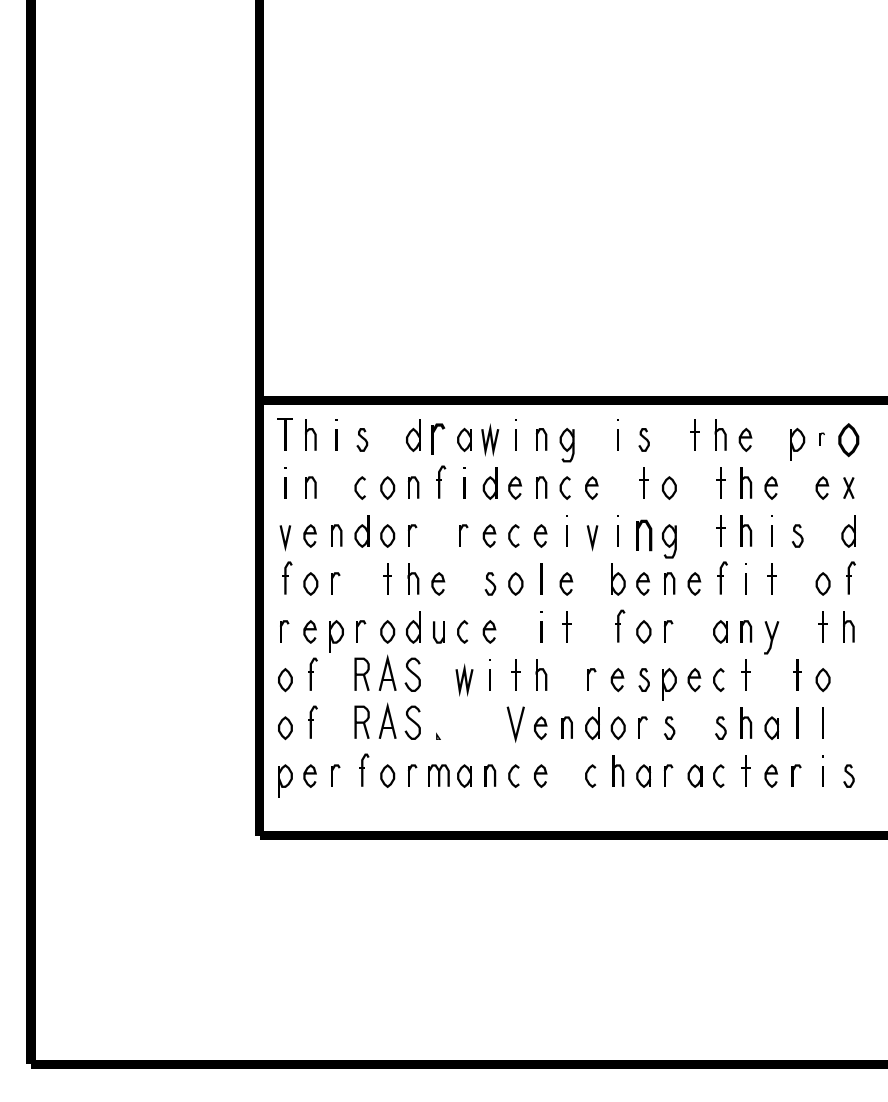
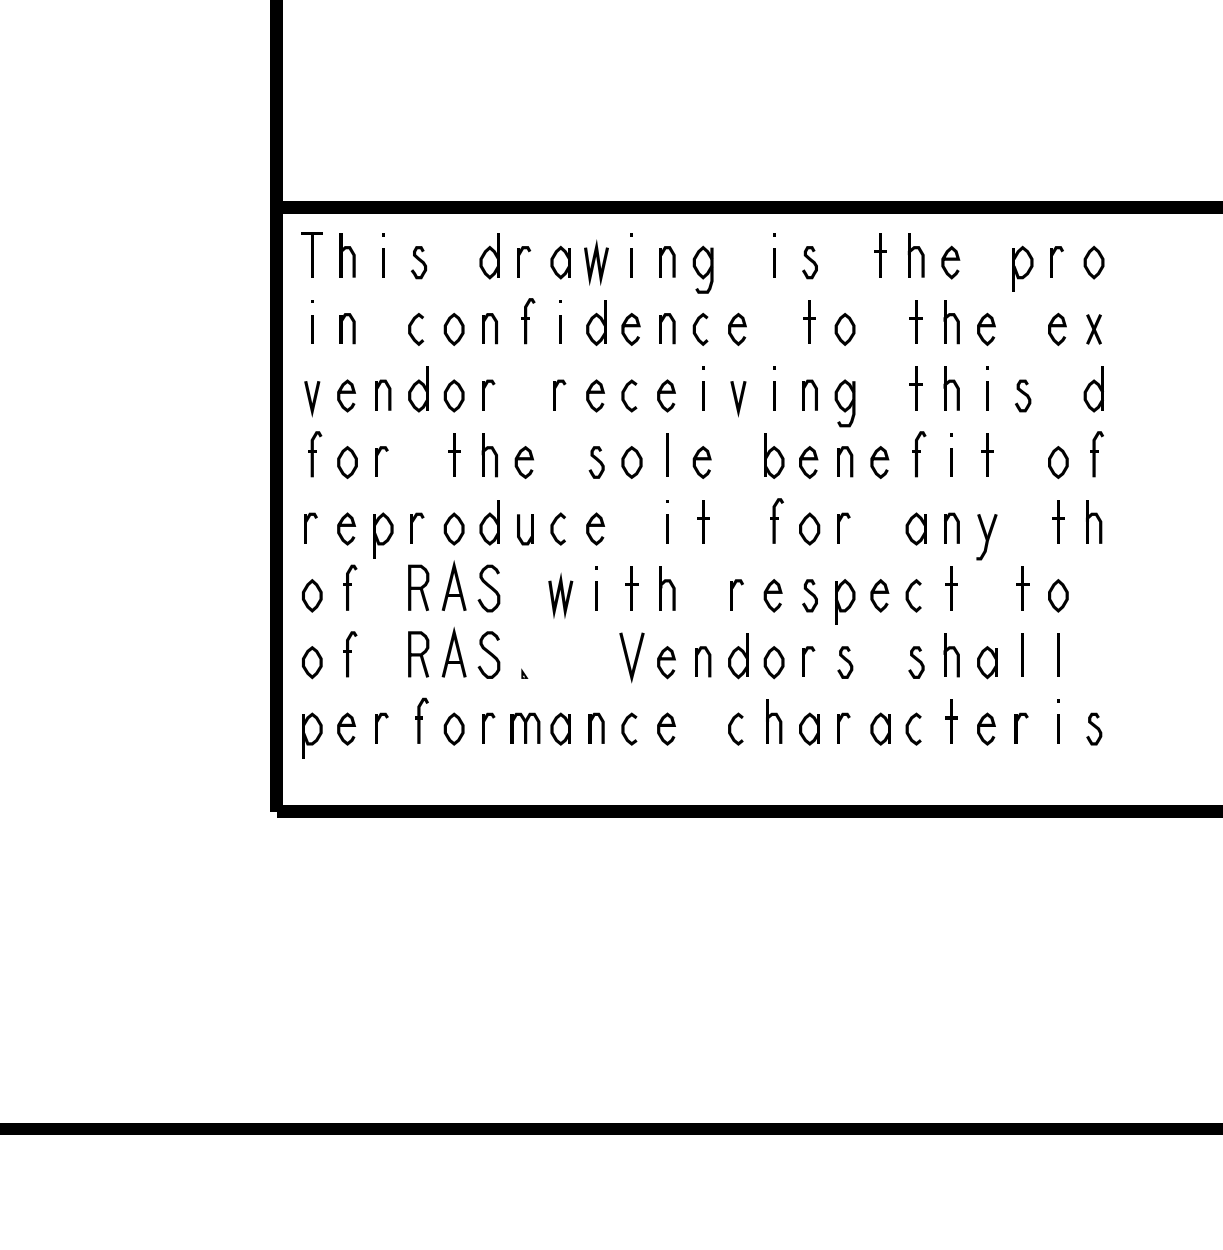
part: (437, 439) -> (523, 262), size x0.71
part: (821, 439) -> (1056, 262), size x1.67
part: (848, 439) -> (1093, 262), size x0.71
part: (643, 535) -> (809, 395), size x0.71

